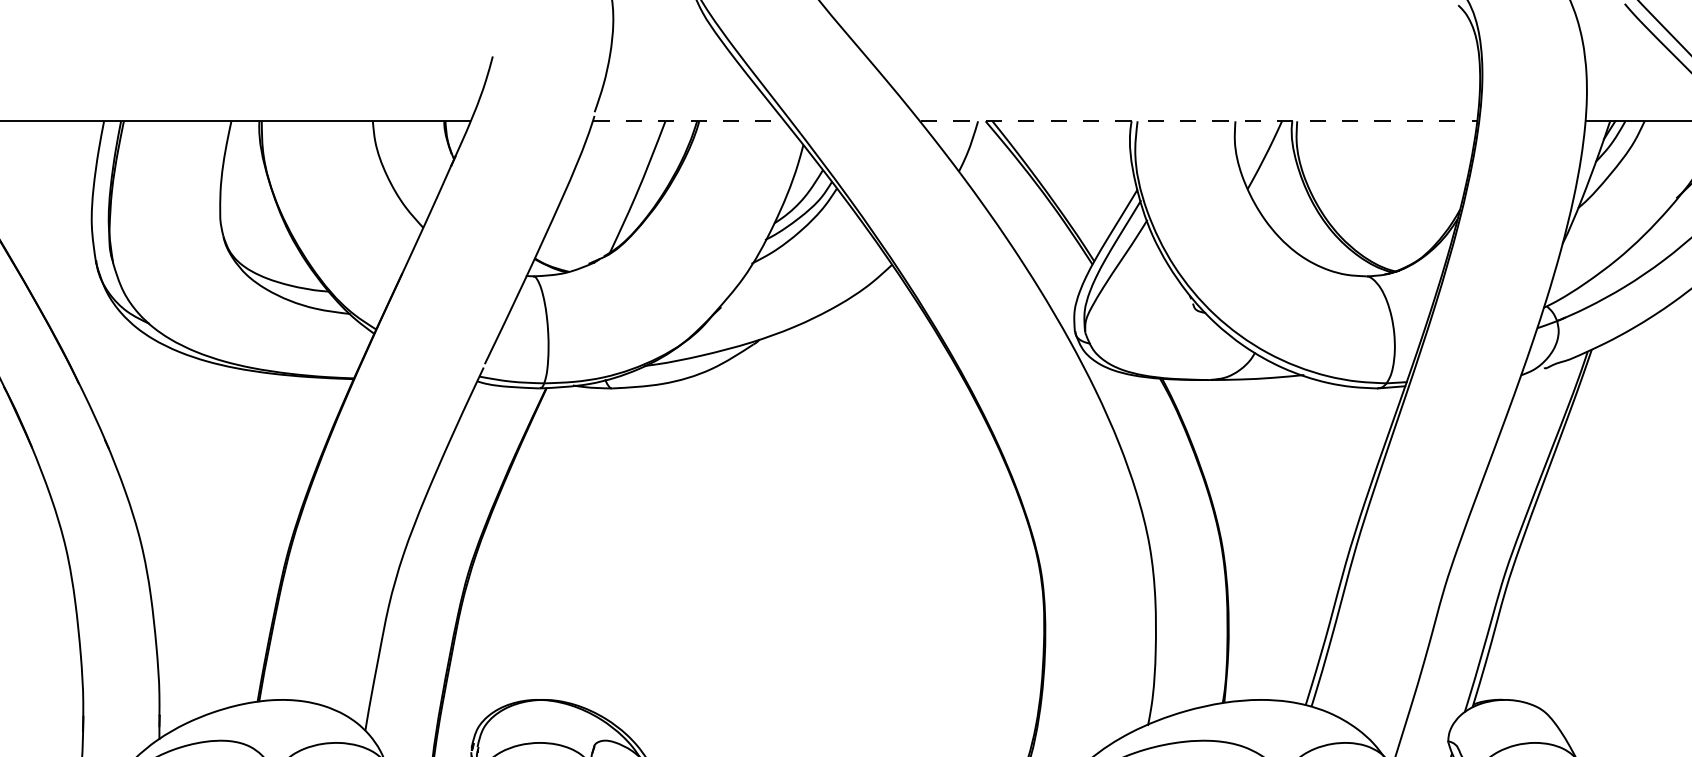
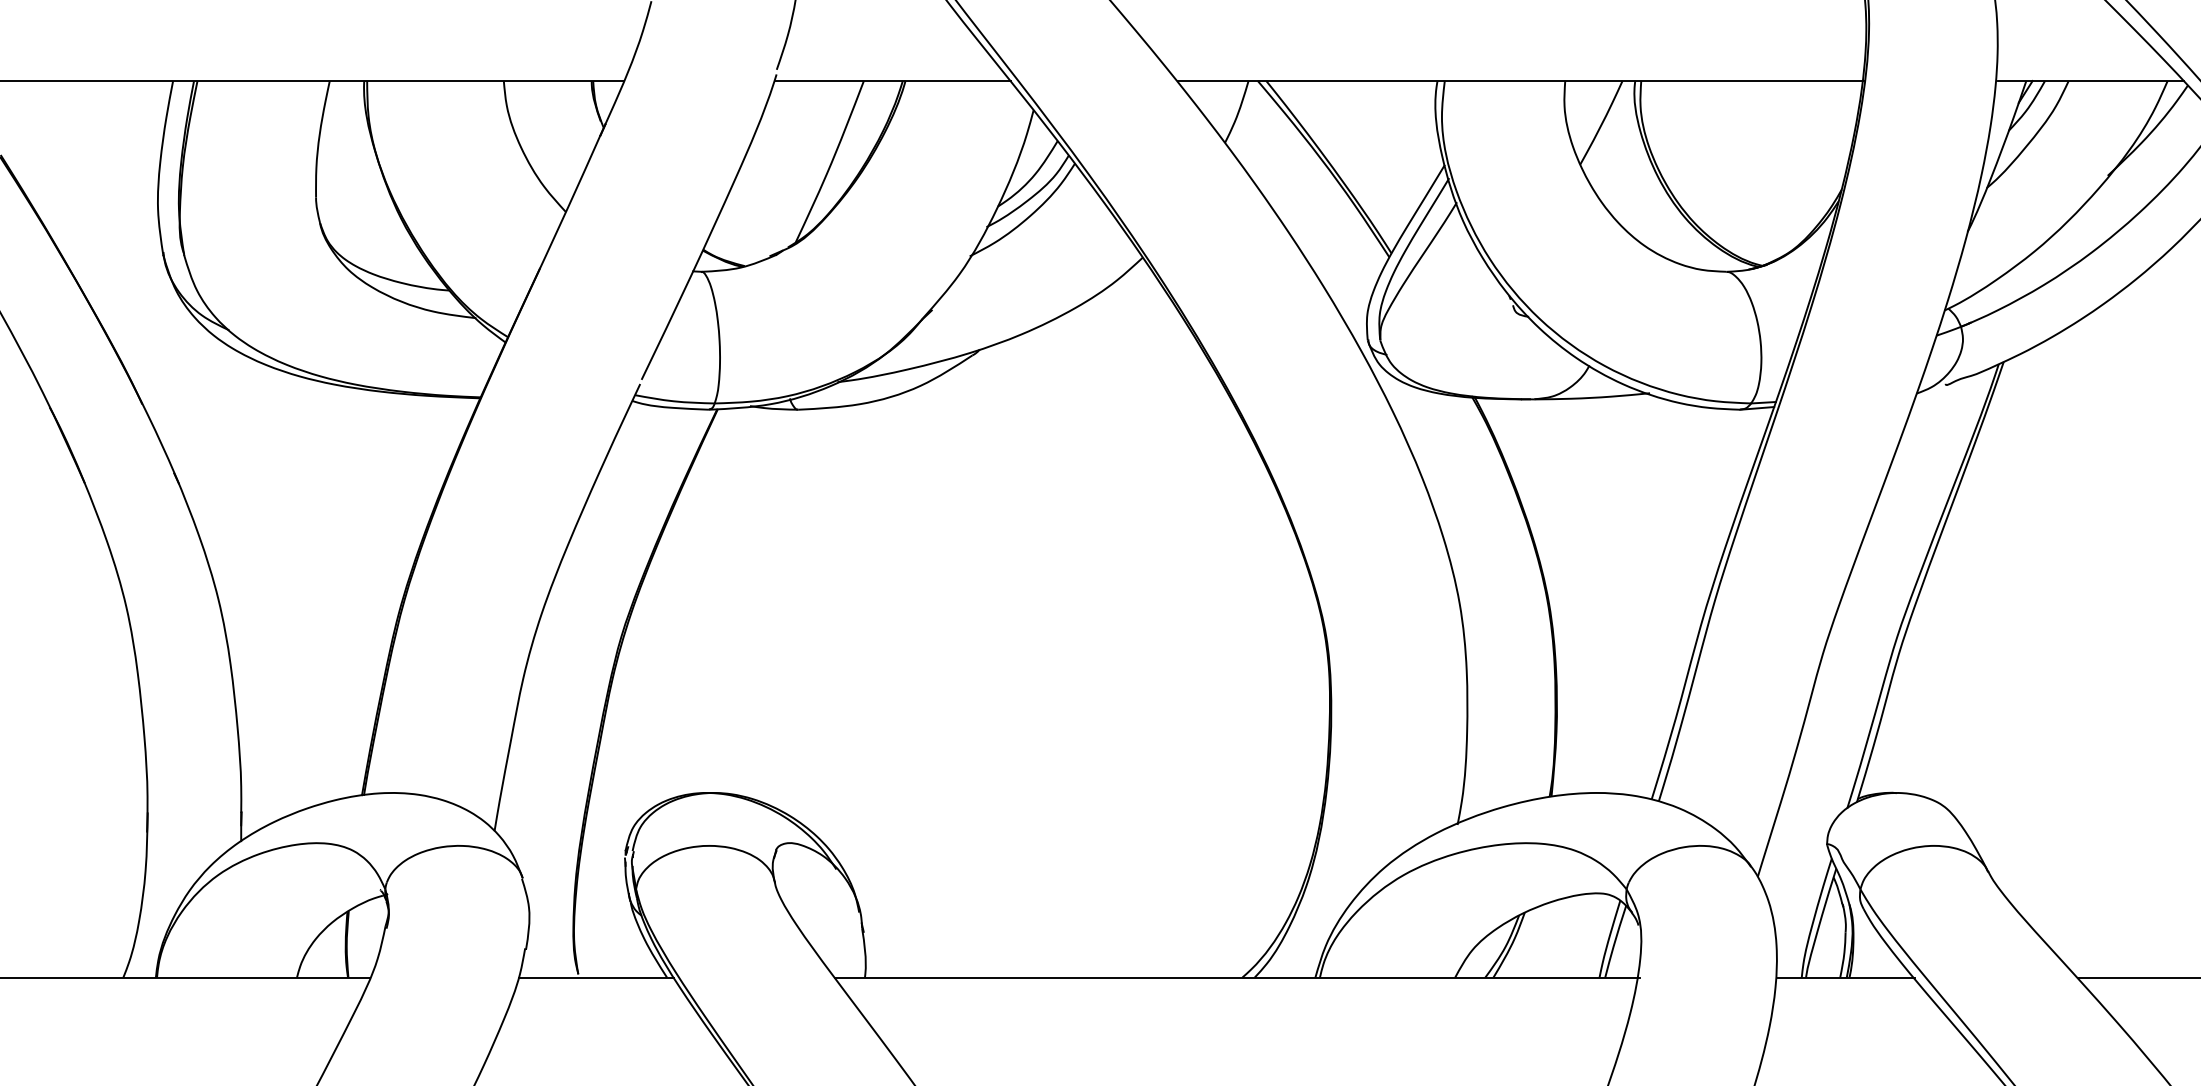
line: (688, 121) -> (892, 81), dashed -> solid
line: (1199, 121) -> (1520, 81), dashed -> solid

